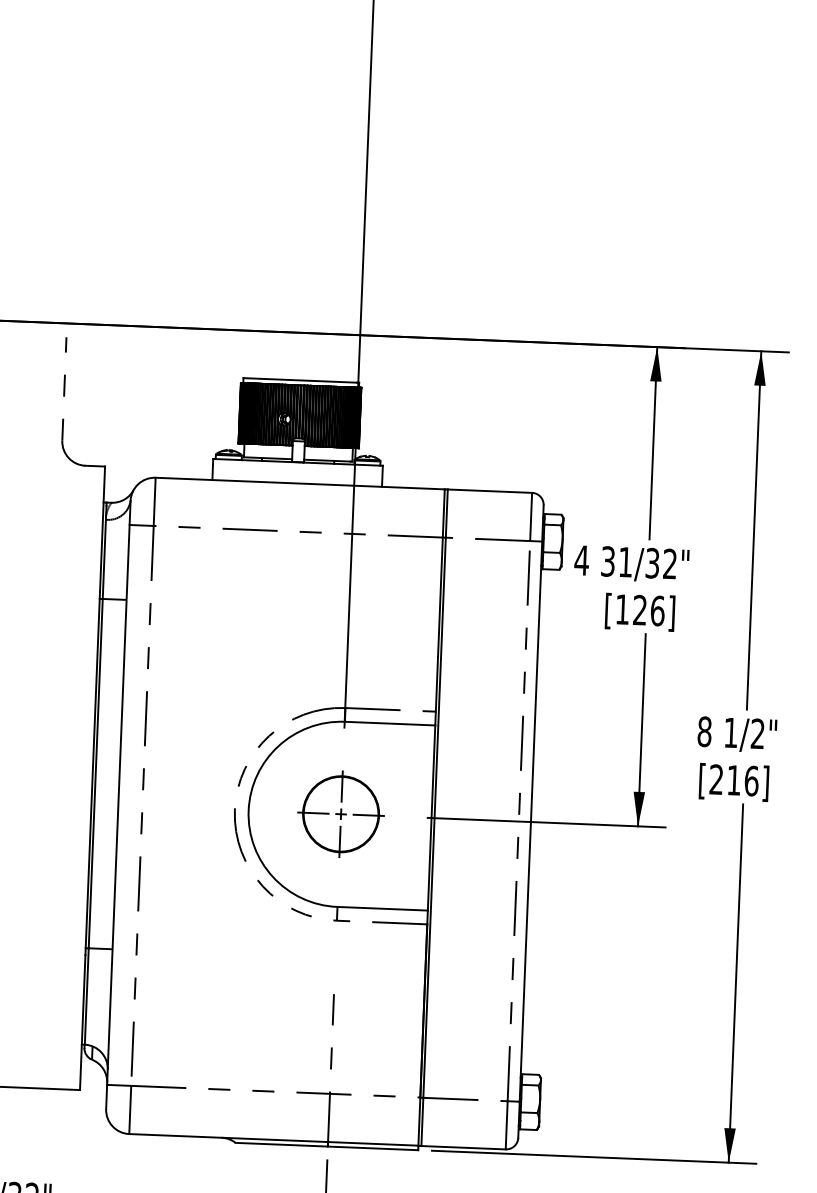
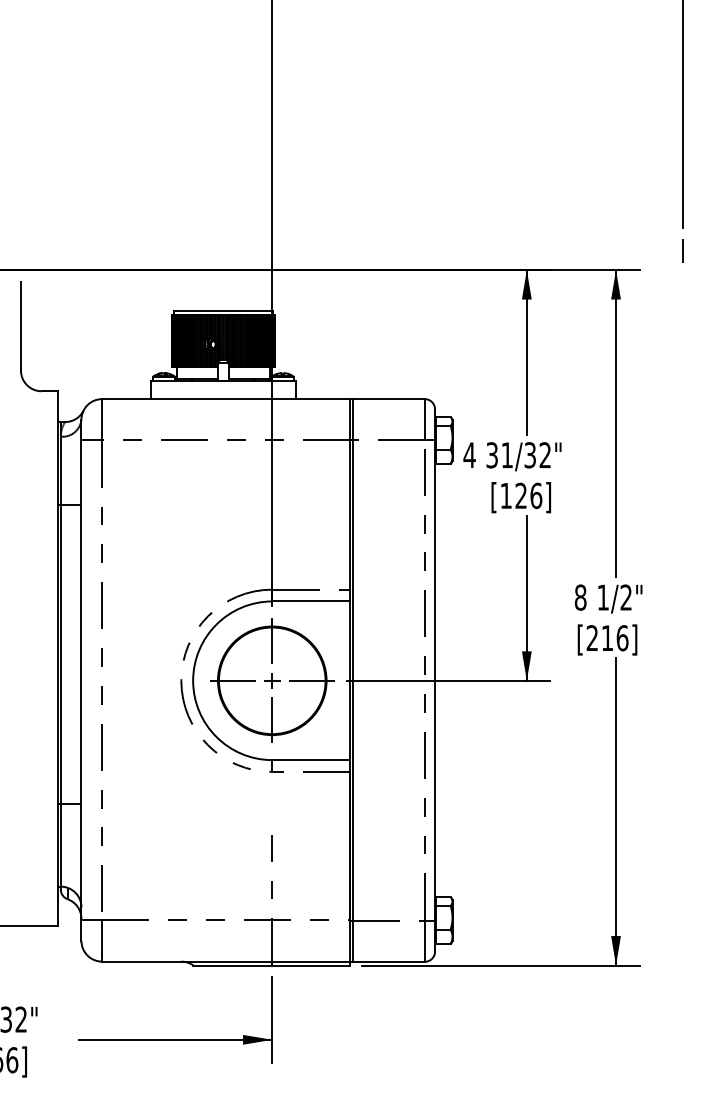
line: (63, 388) -> (20, 325), dashed -> solid
part: (341, 814) -> (272, 680), size x1.67

